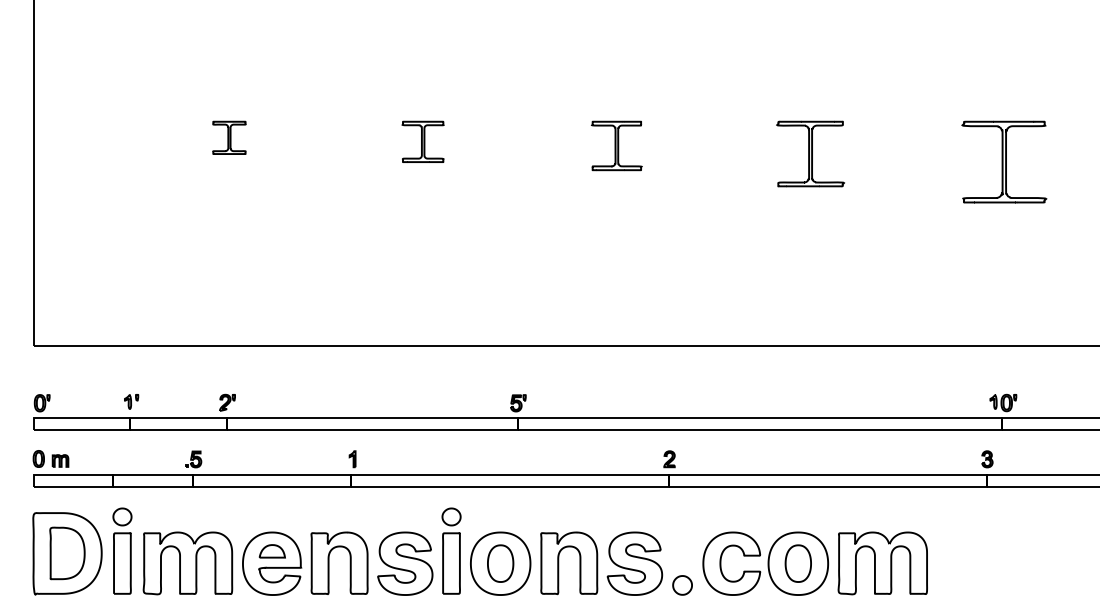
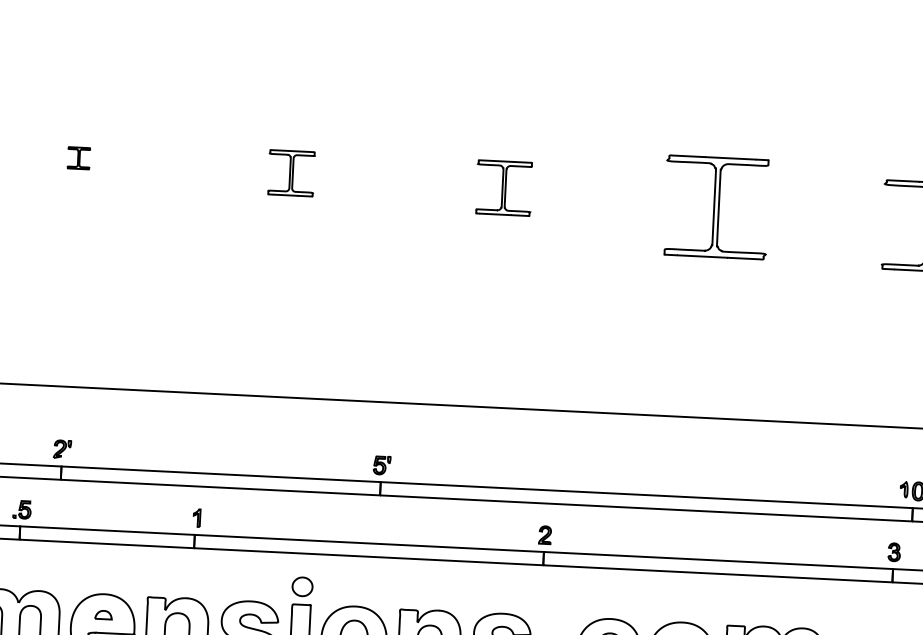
part: (229, 137) -> (78, 158), size x0.6
part: (810, 153) -> (716, 206), size x1.4
part: (271, 551) -> (102, 615), size x0.6

